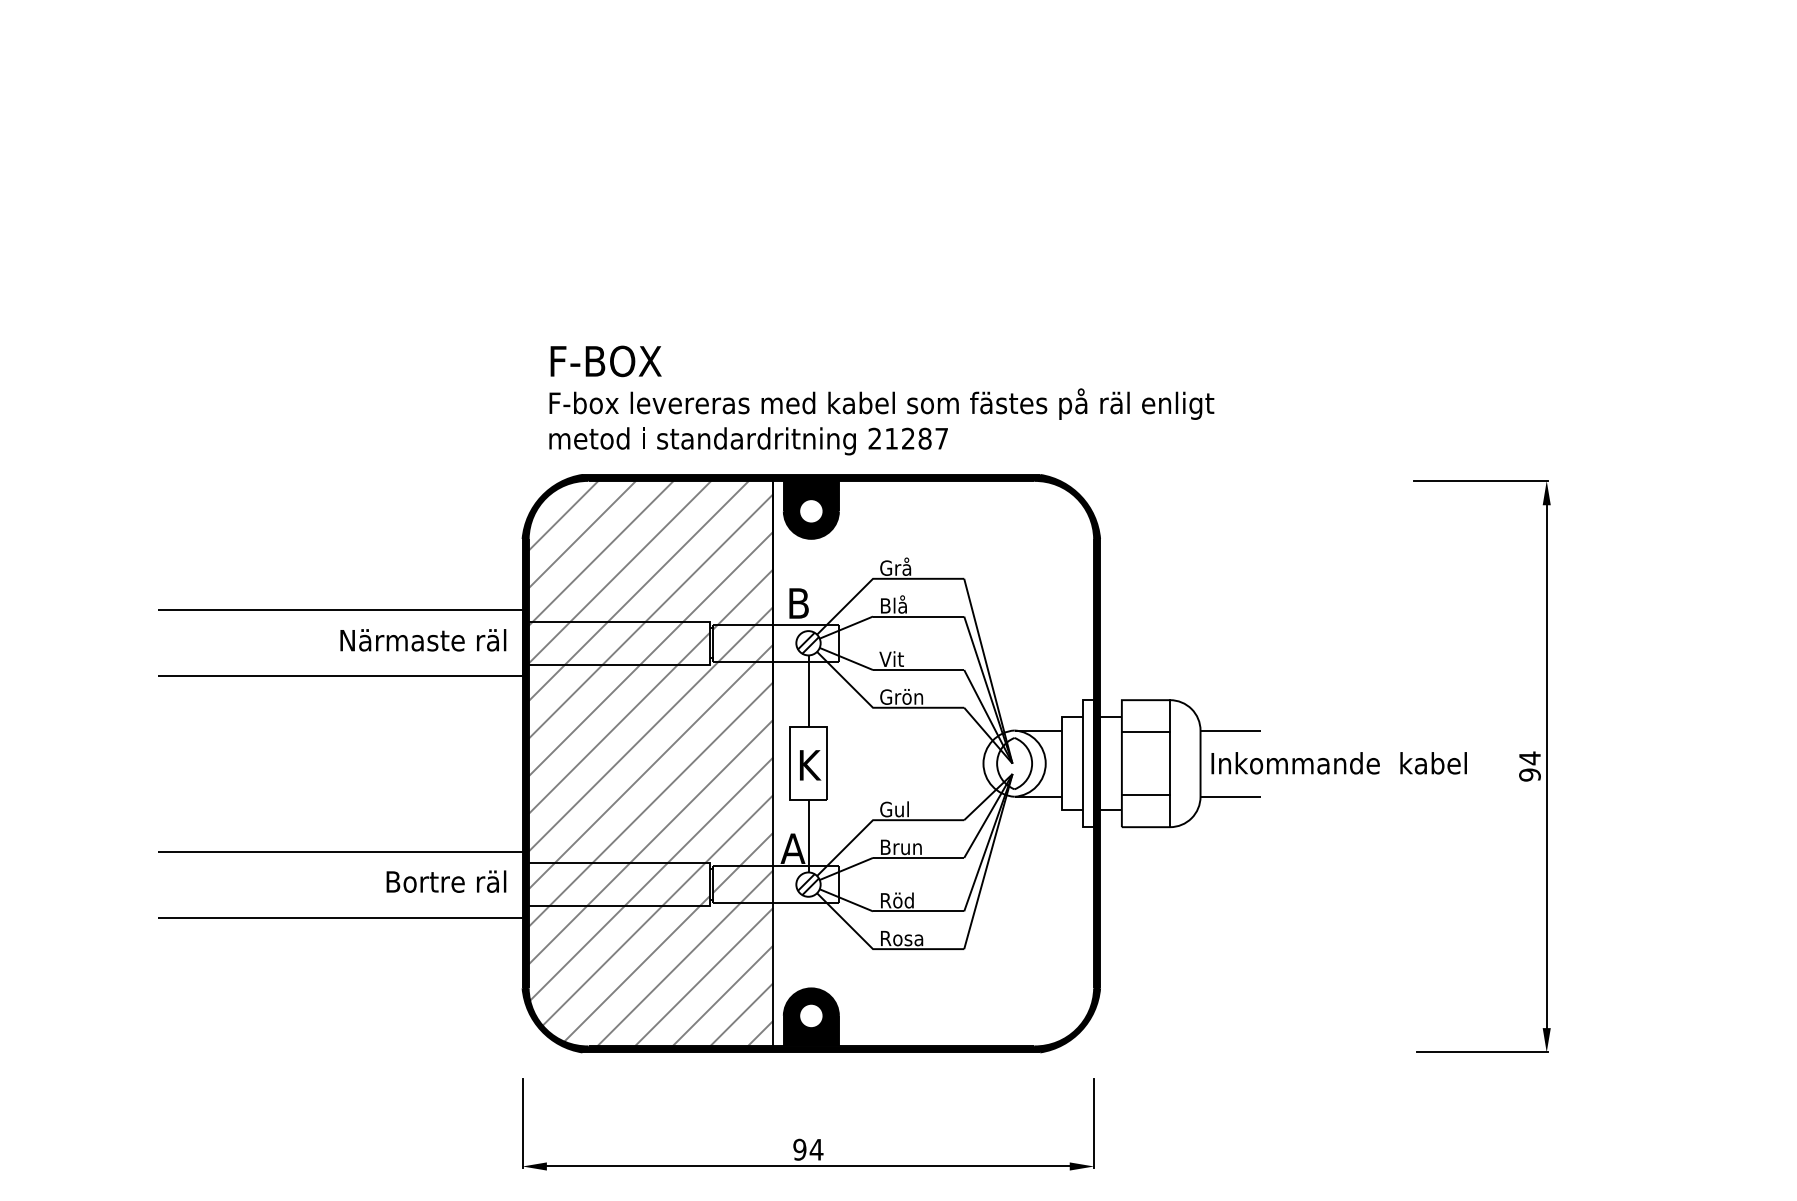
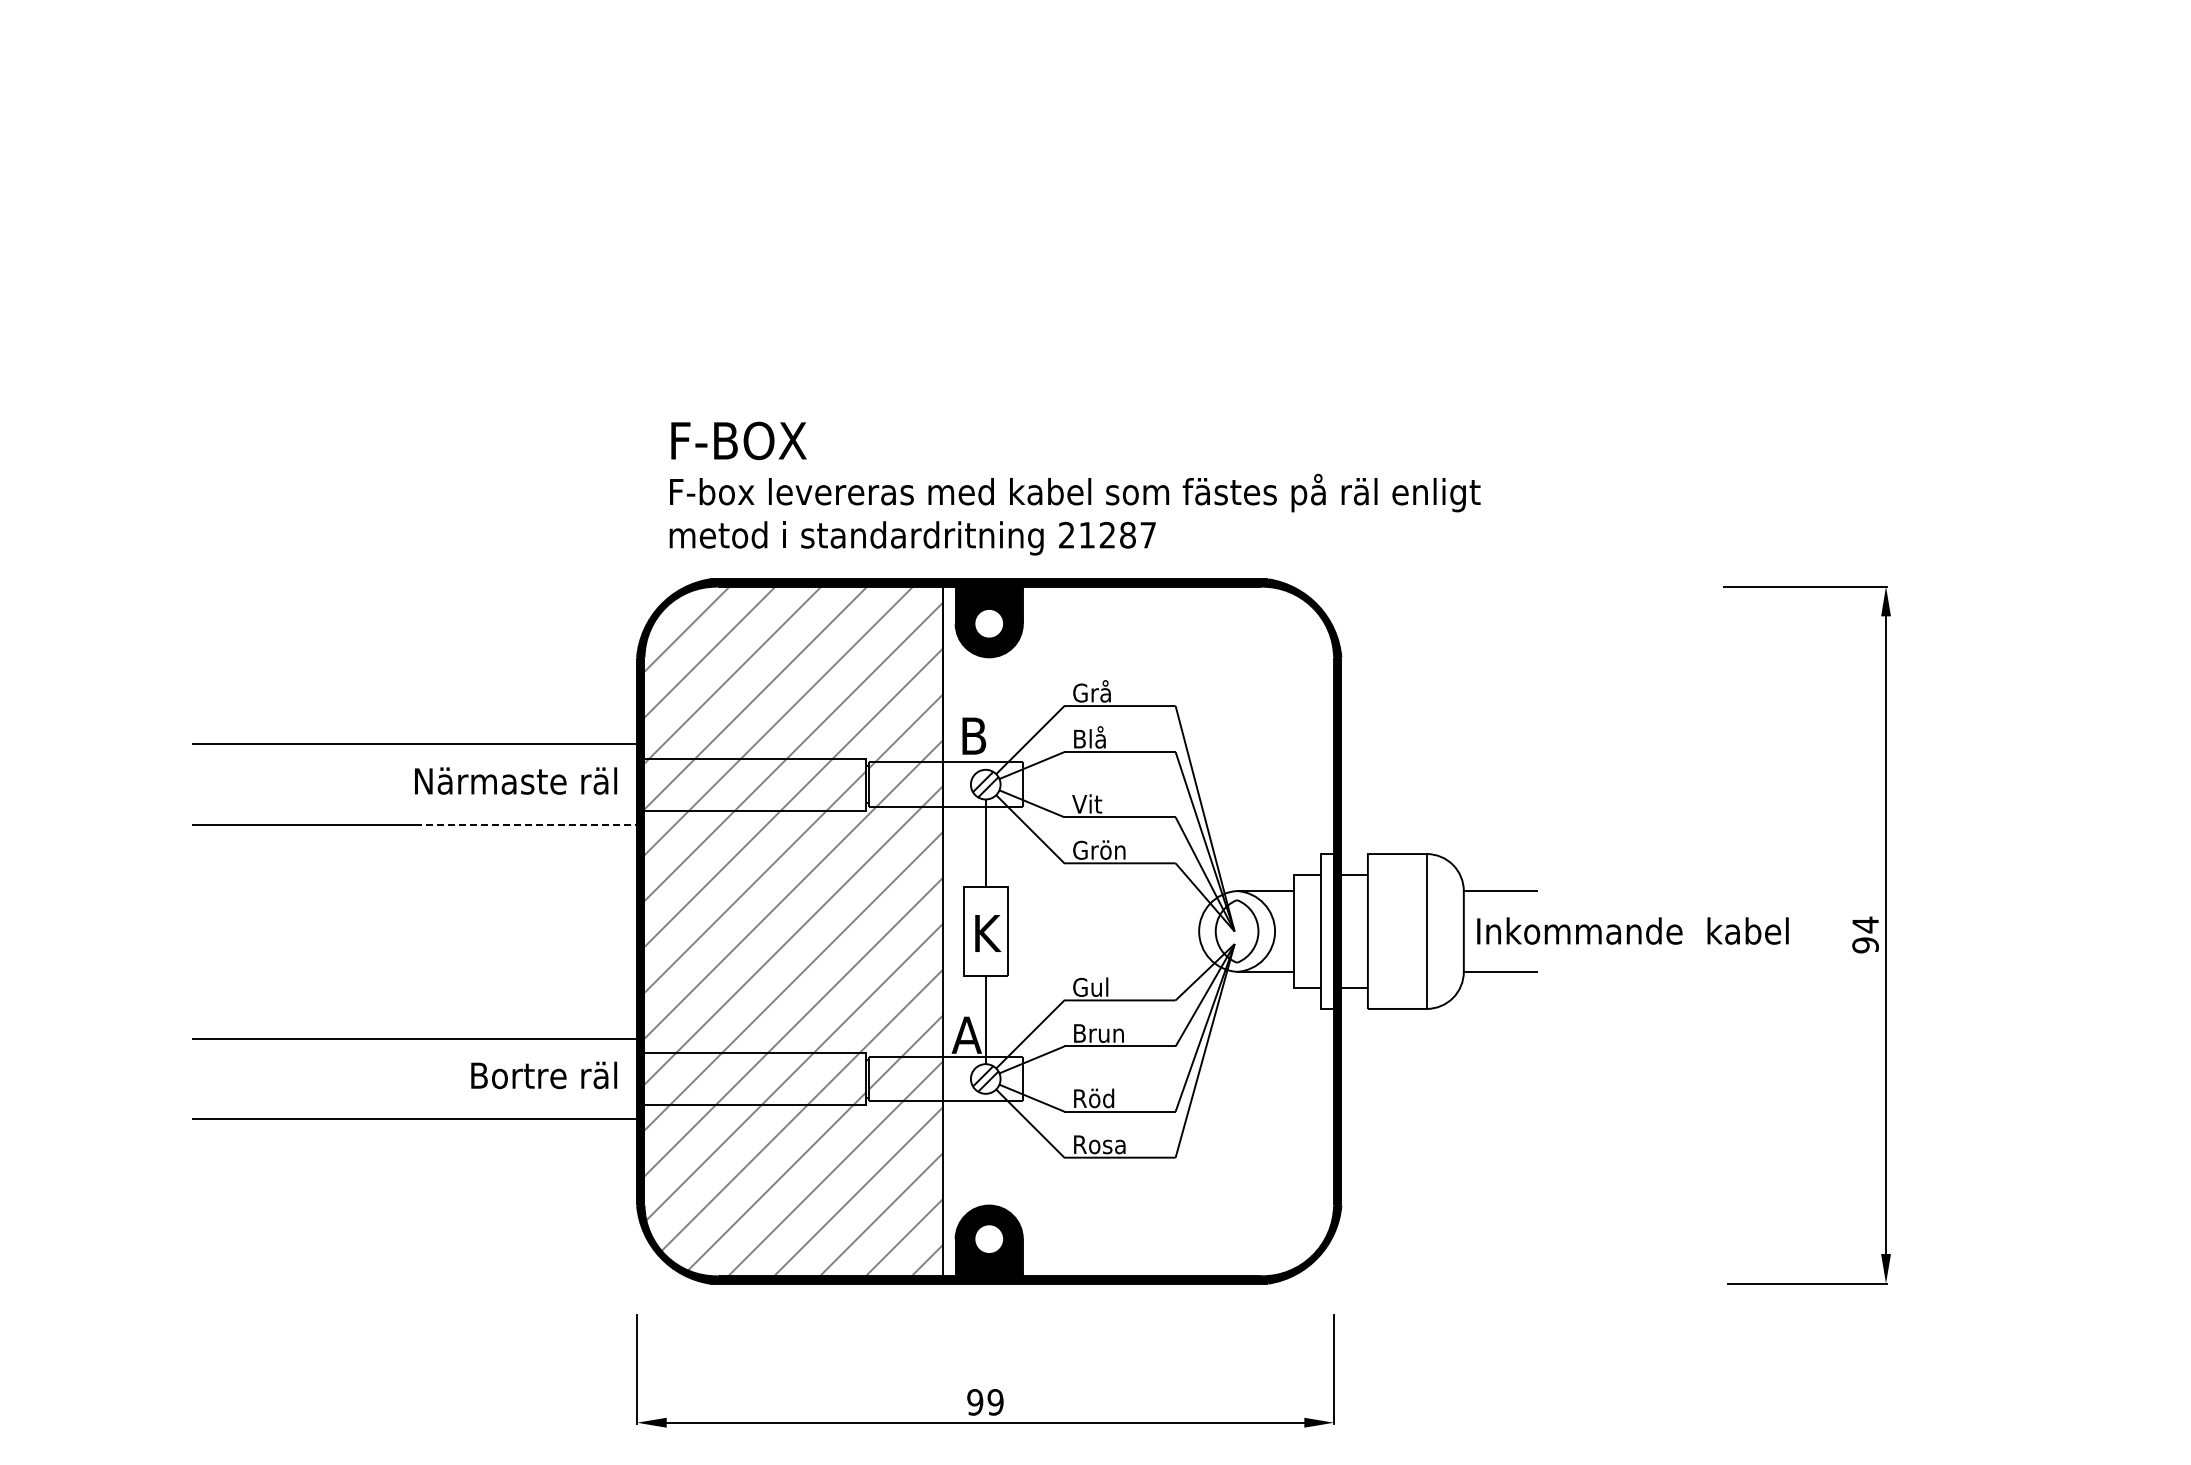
line: (431, 676) -> (526, 825), solid -> dashed
line: (1145, 731) -> (1396, 892), removed
line: (1145, 795) -> (1396, 970), removed
text: (816, 1149) -> (995, 1402), 94 -> 99

